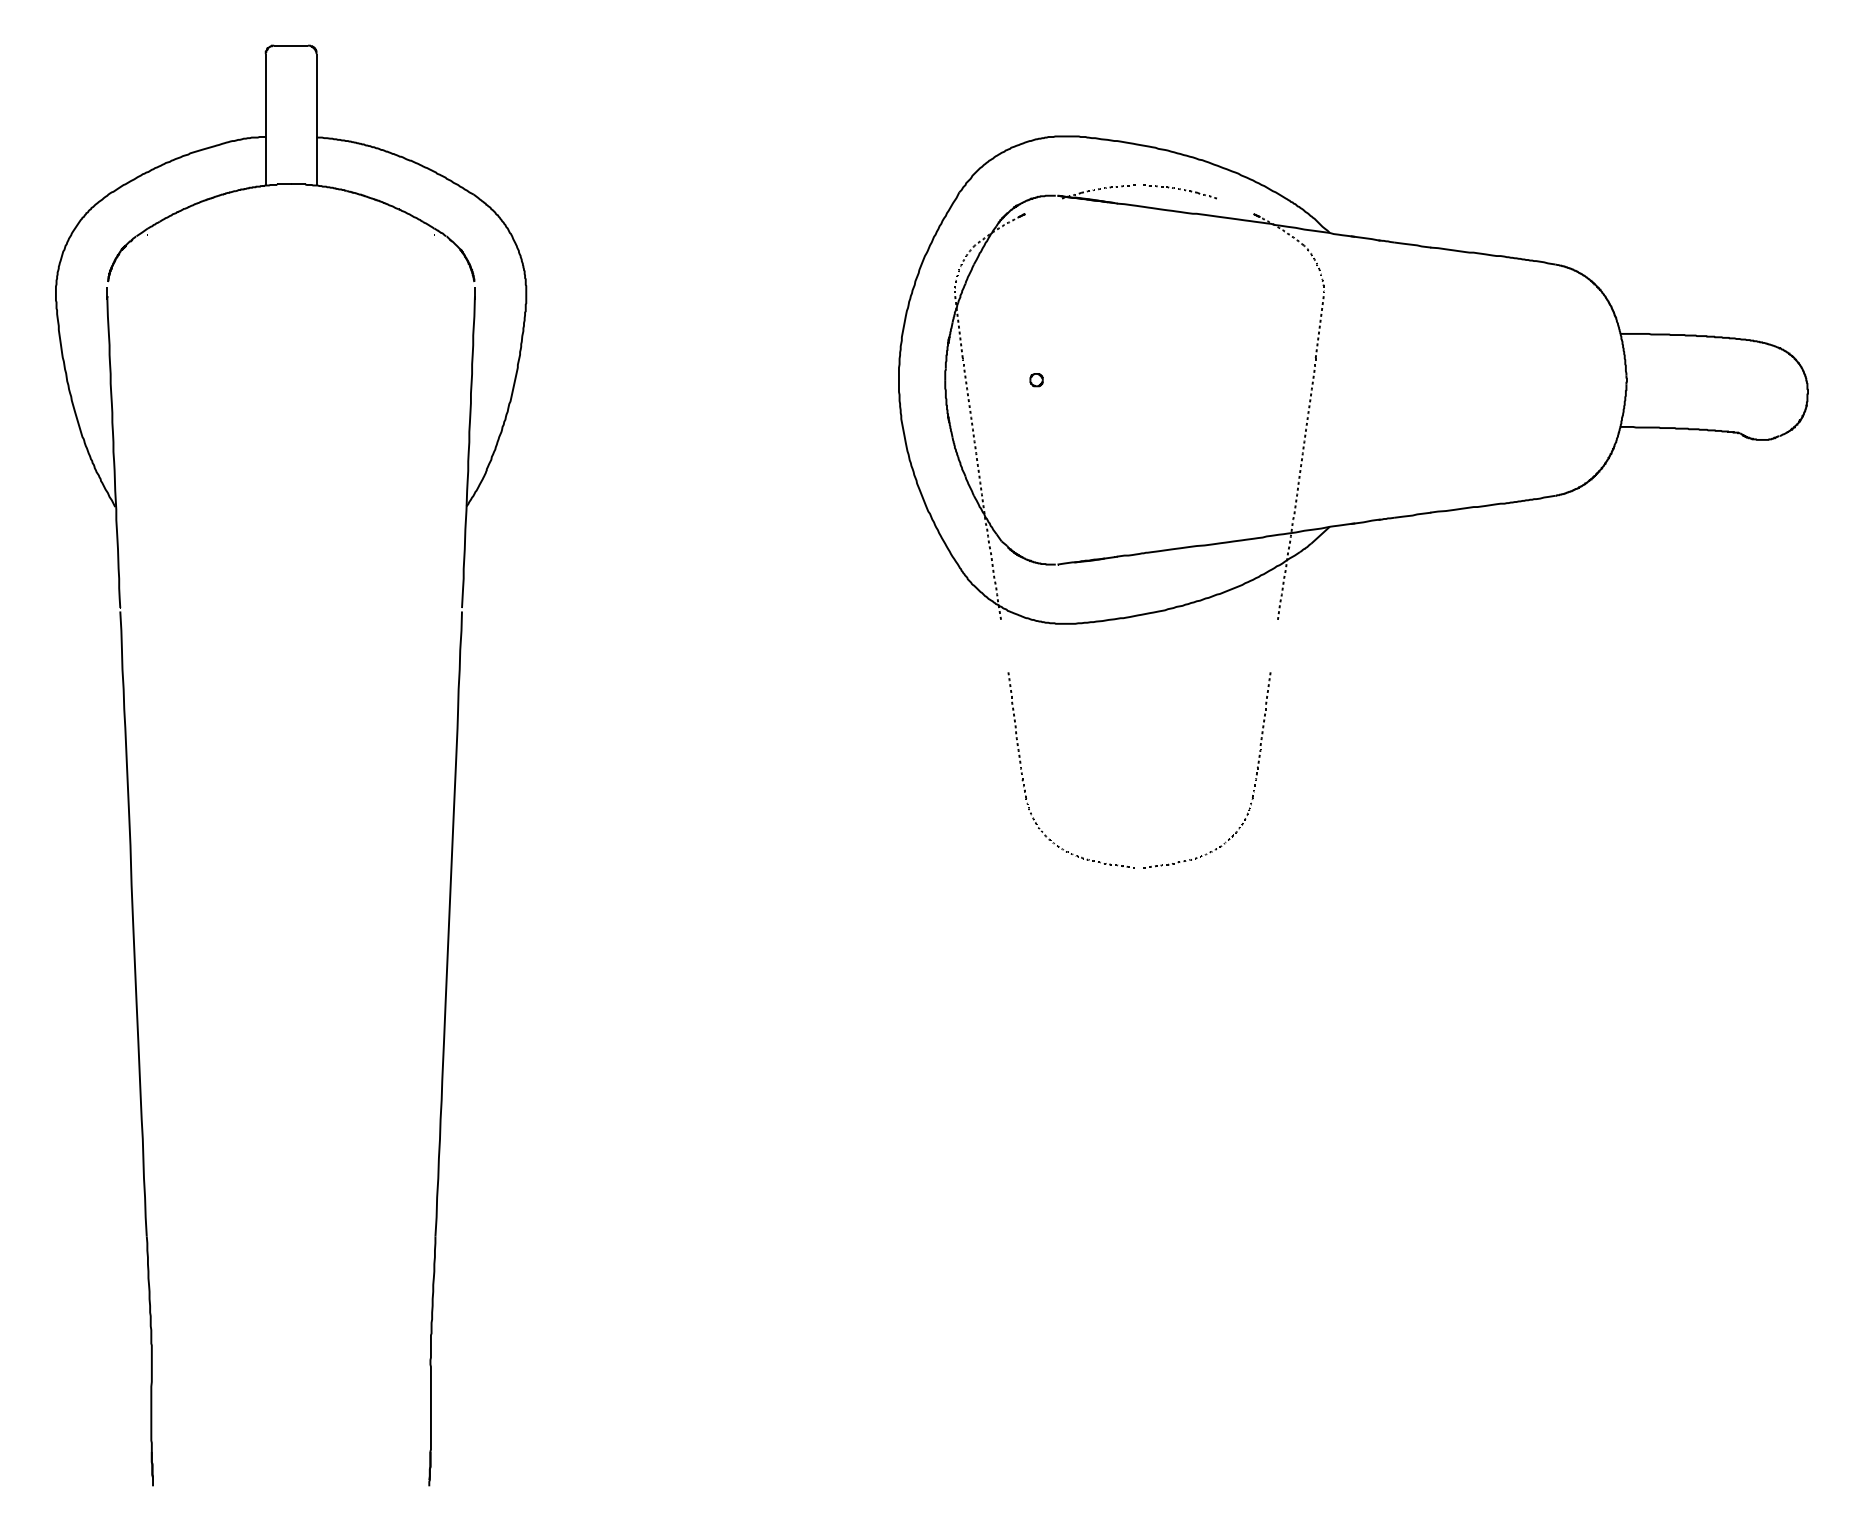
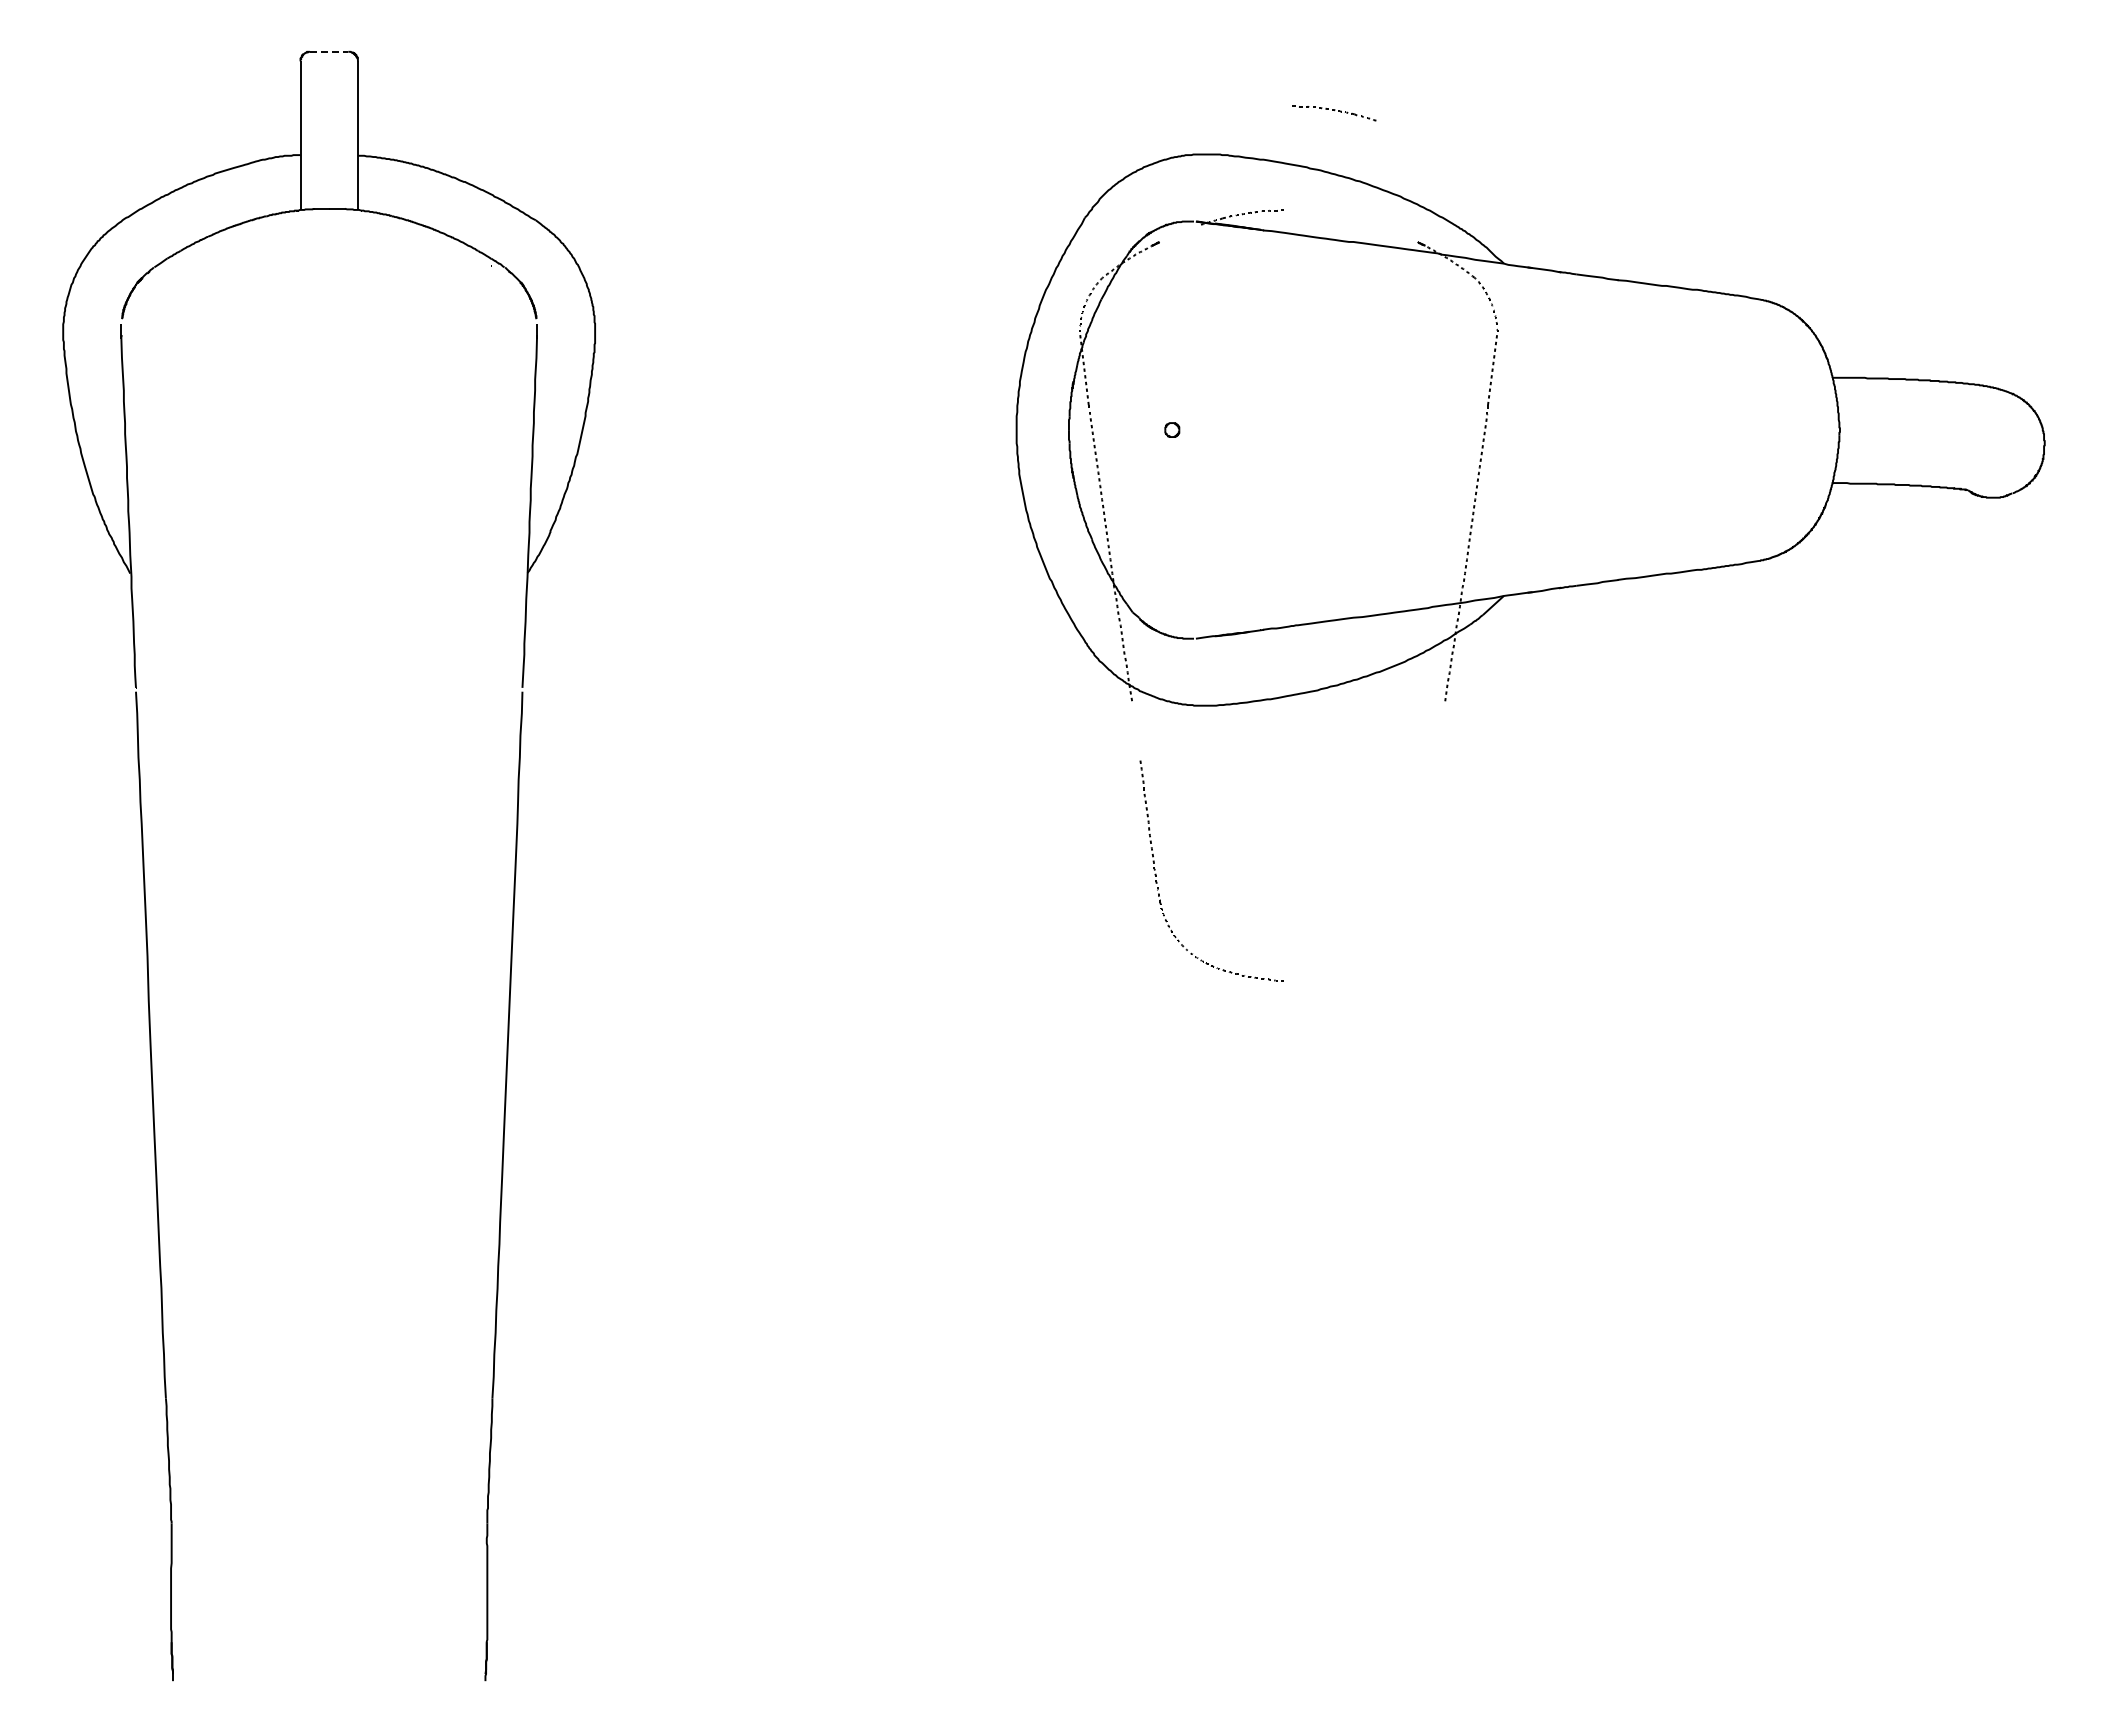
line: (291, 45) -> (329, 51), solid -> dashed
part: (1180, 192) -> (1334, 113), moved
part: (1255, 778) -> (1419, 880), removed

